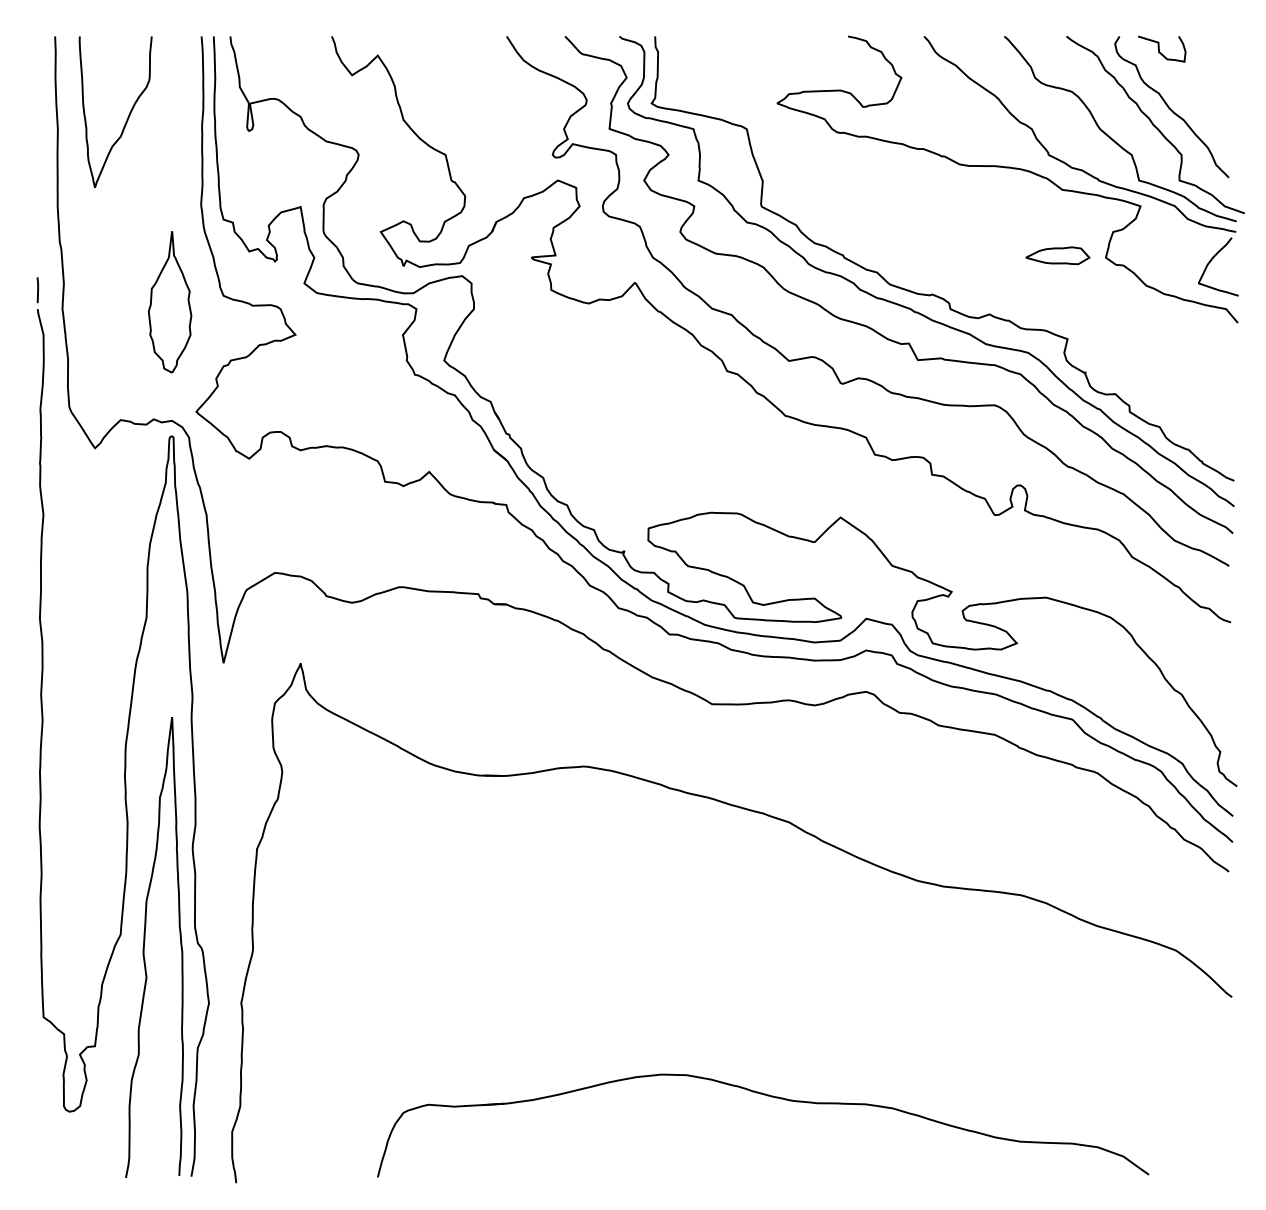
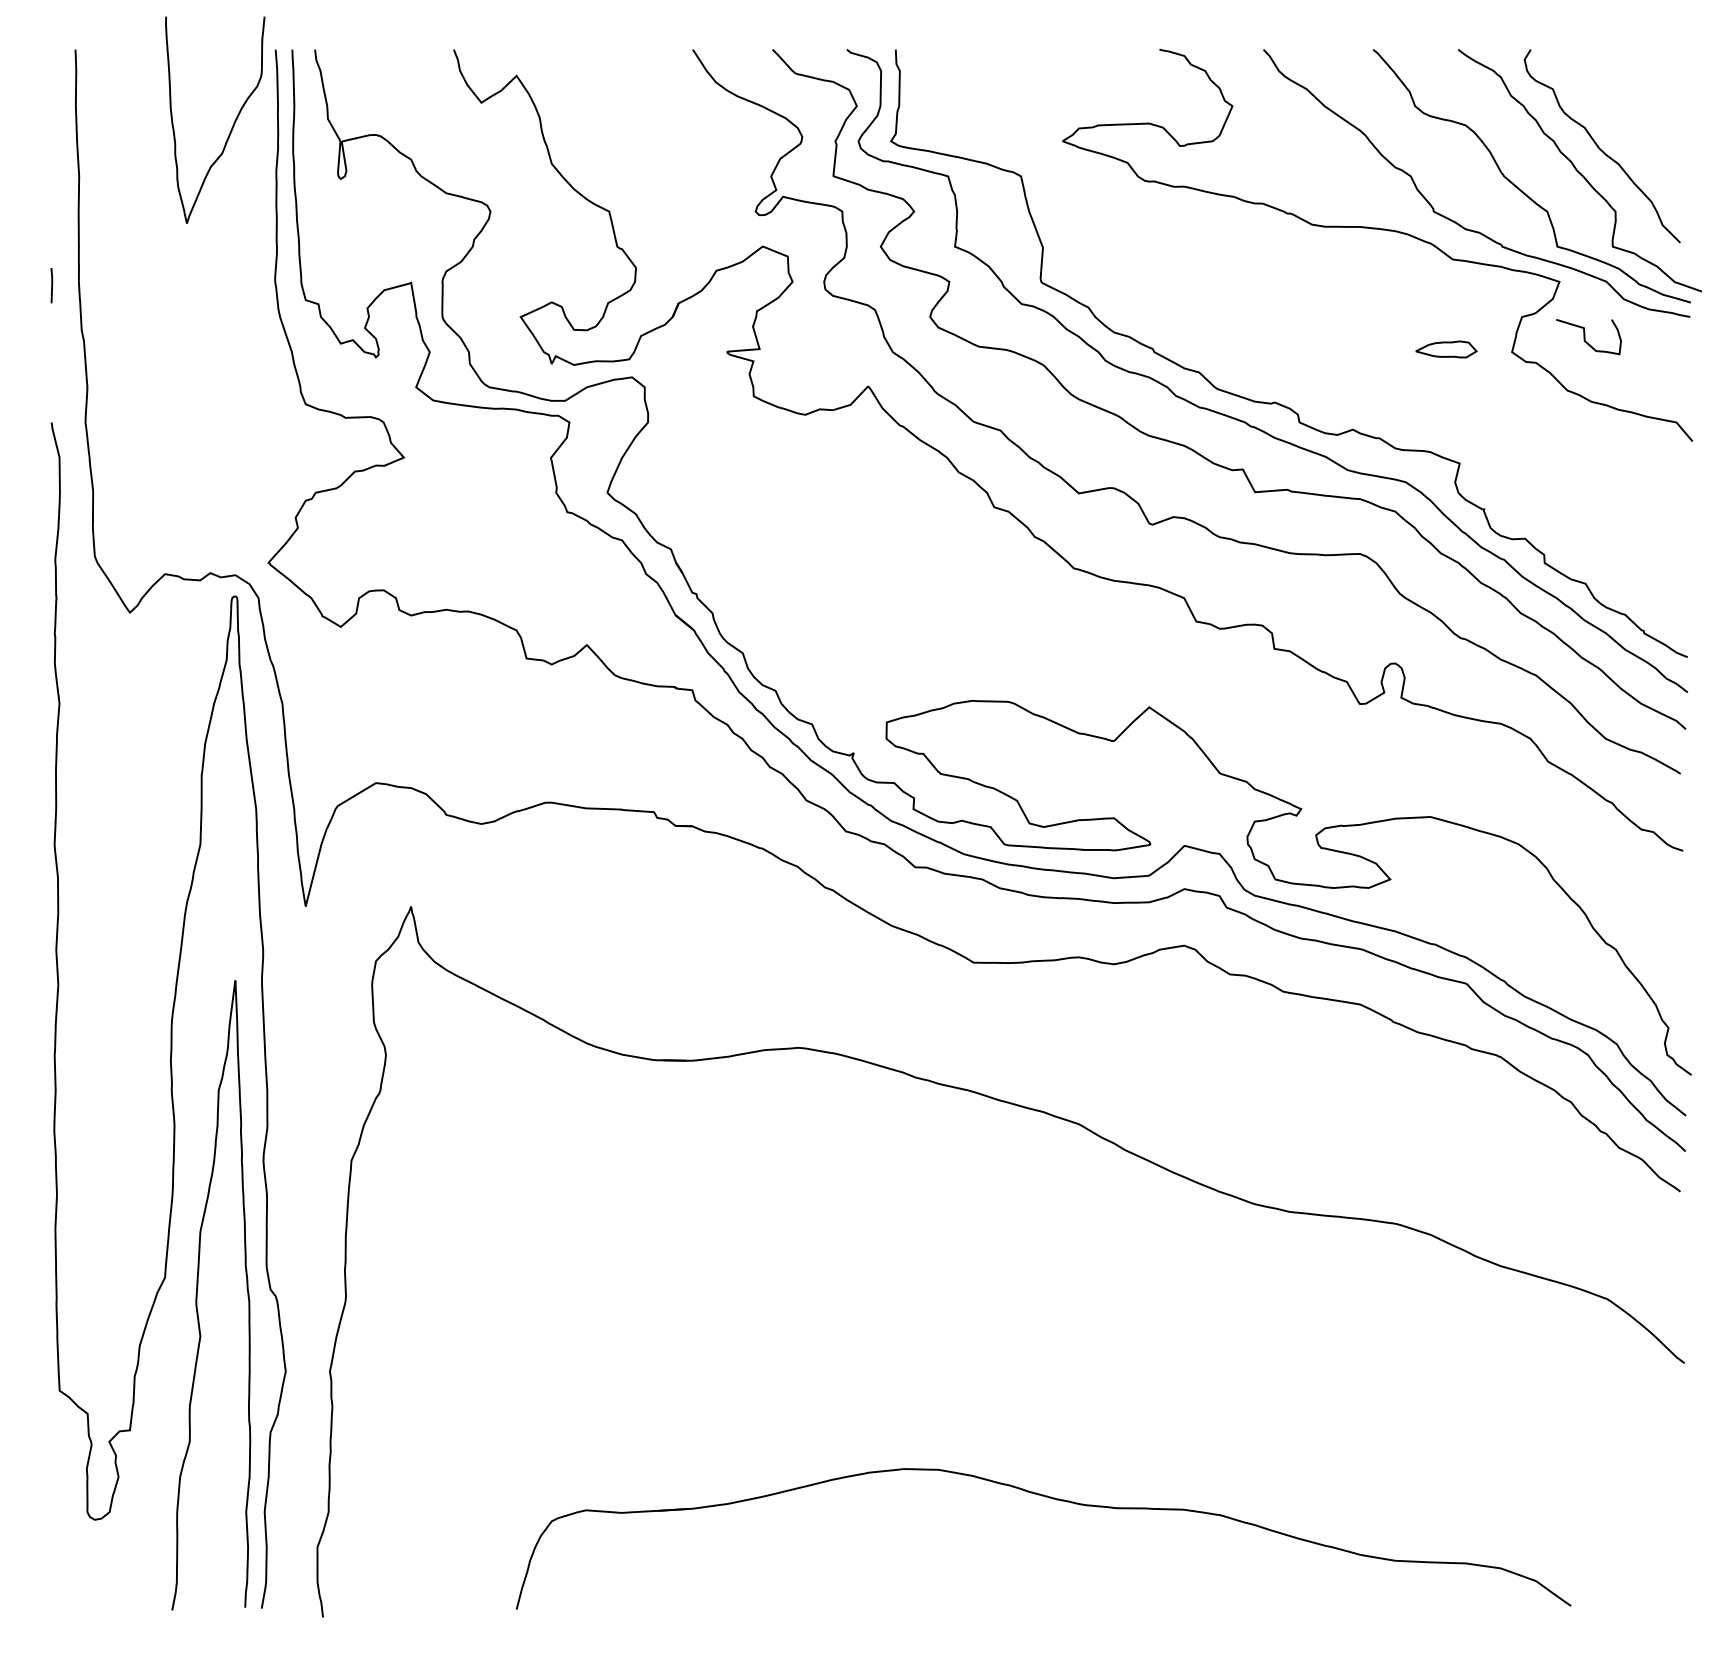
curve: (1159, 49) -> (1585, 337), moved
curve: (127, 117) -> (231, 127), moved
part: (1057, 255) -> (1446, 349), size x0.7
curve: (1212, 260) -> (1657, 355), removed
line: (37, 290) -> (51, 285), moved
part: (170, 302) -> (232, 413), removed

